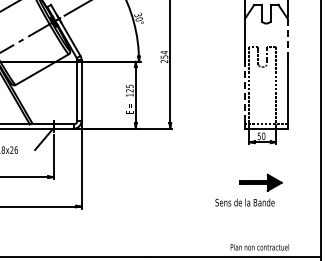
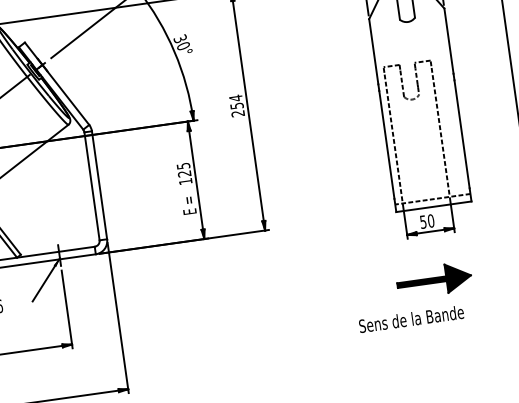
line: (287, 37) -> (448, 41), dashed -> solid
line: (244, 90) -> (386, 145), dashed -> solid
part: (248, 189) -> (414, 295), moved

